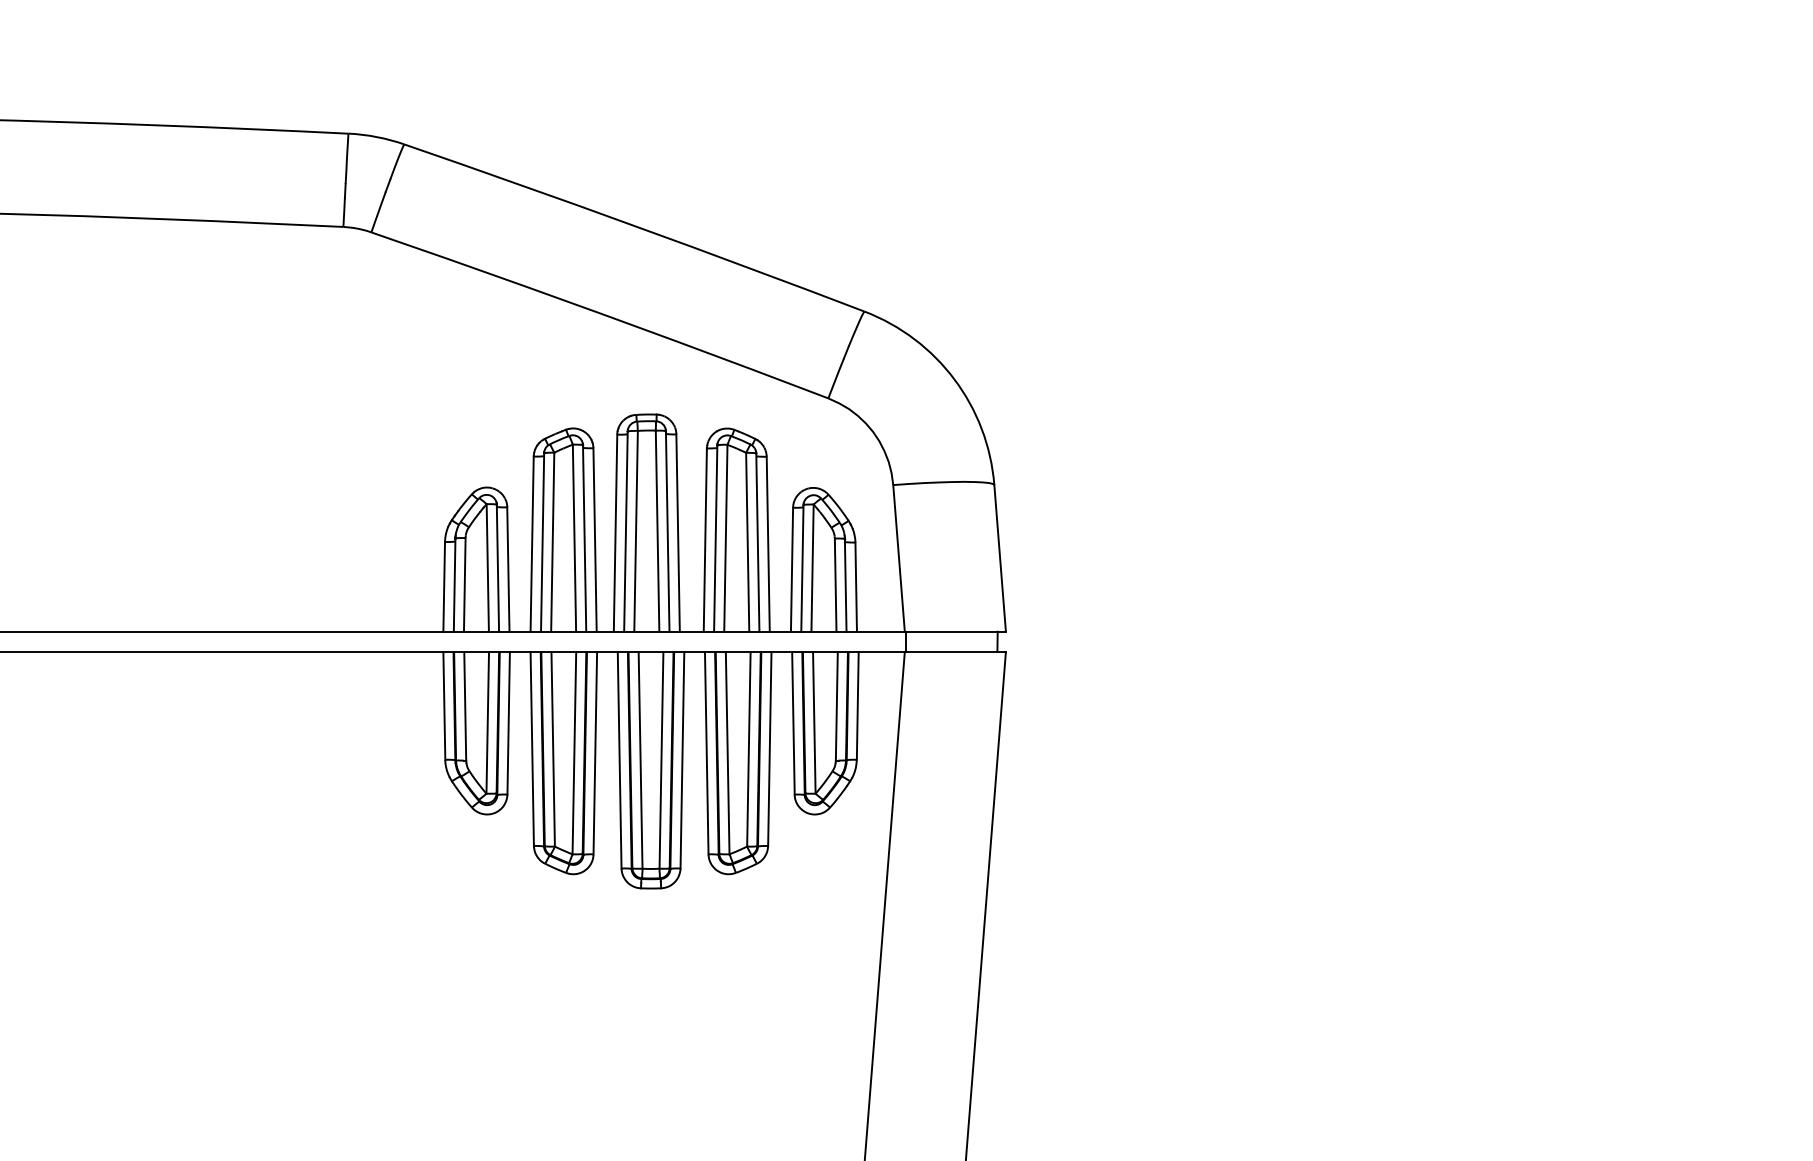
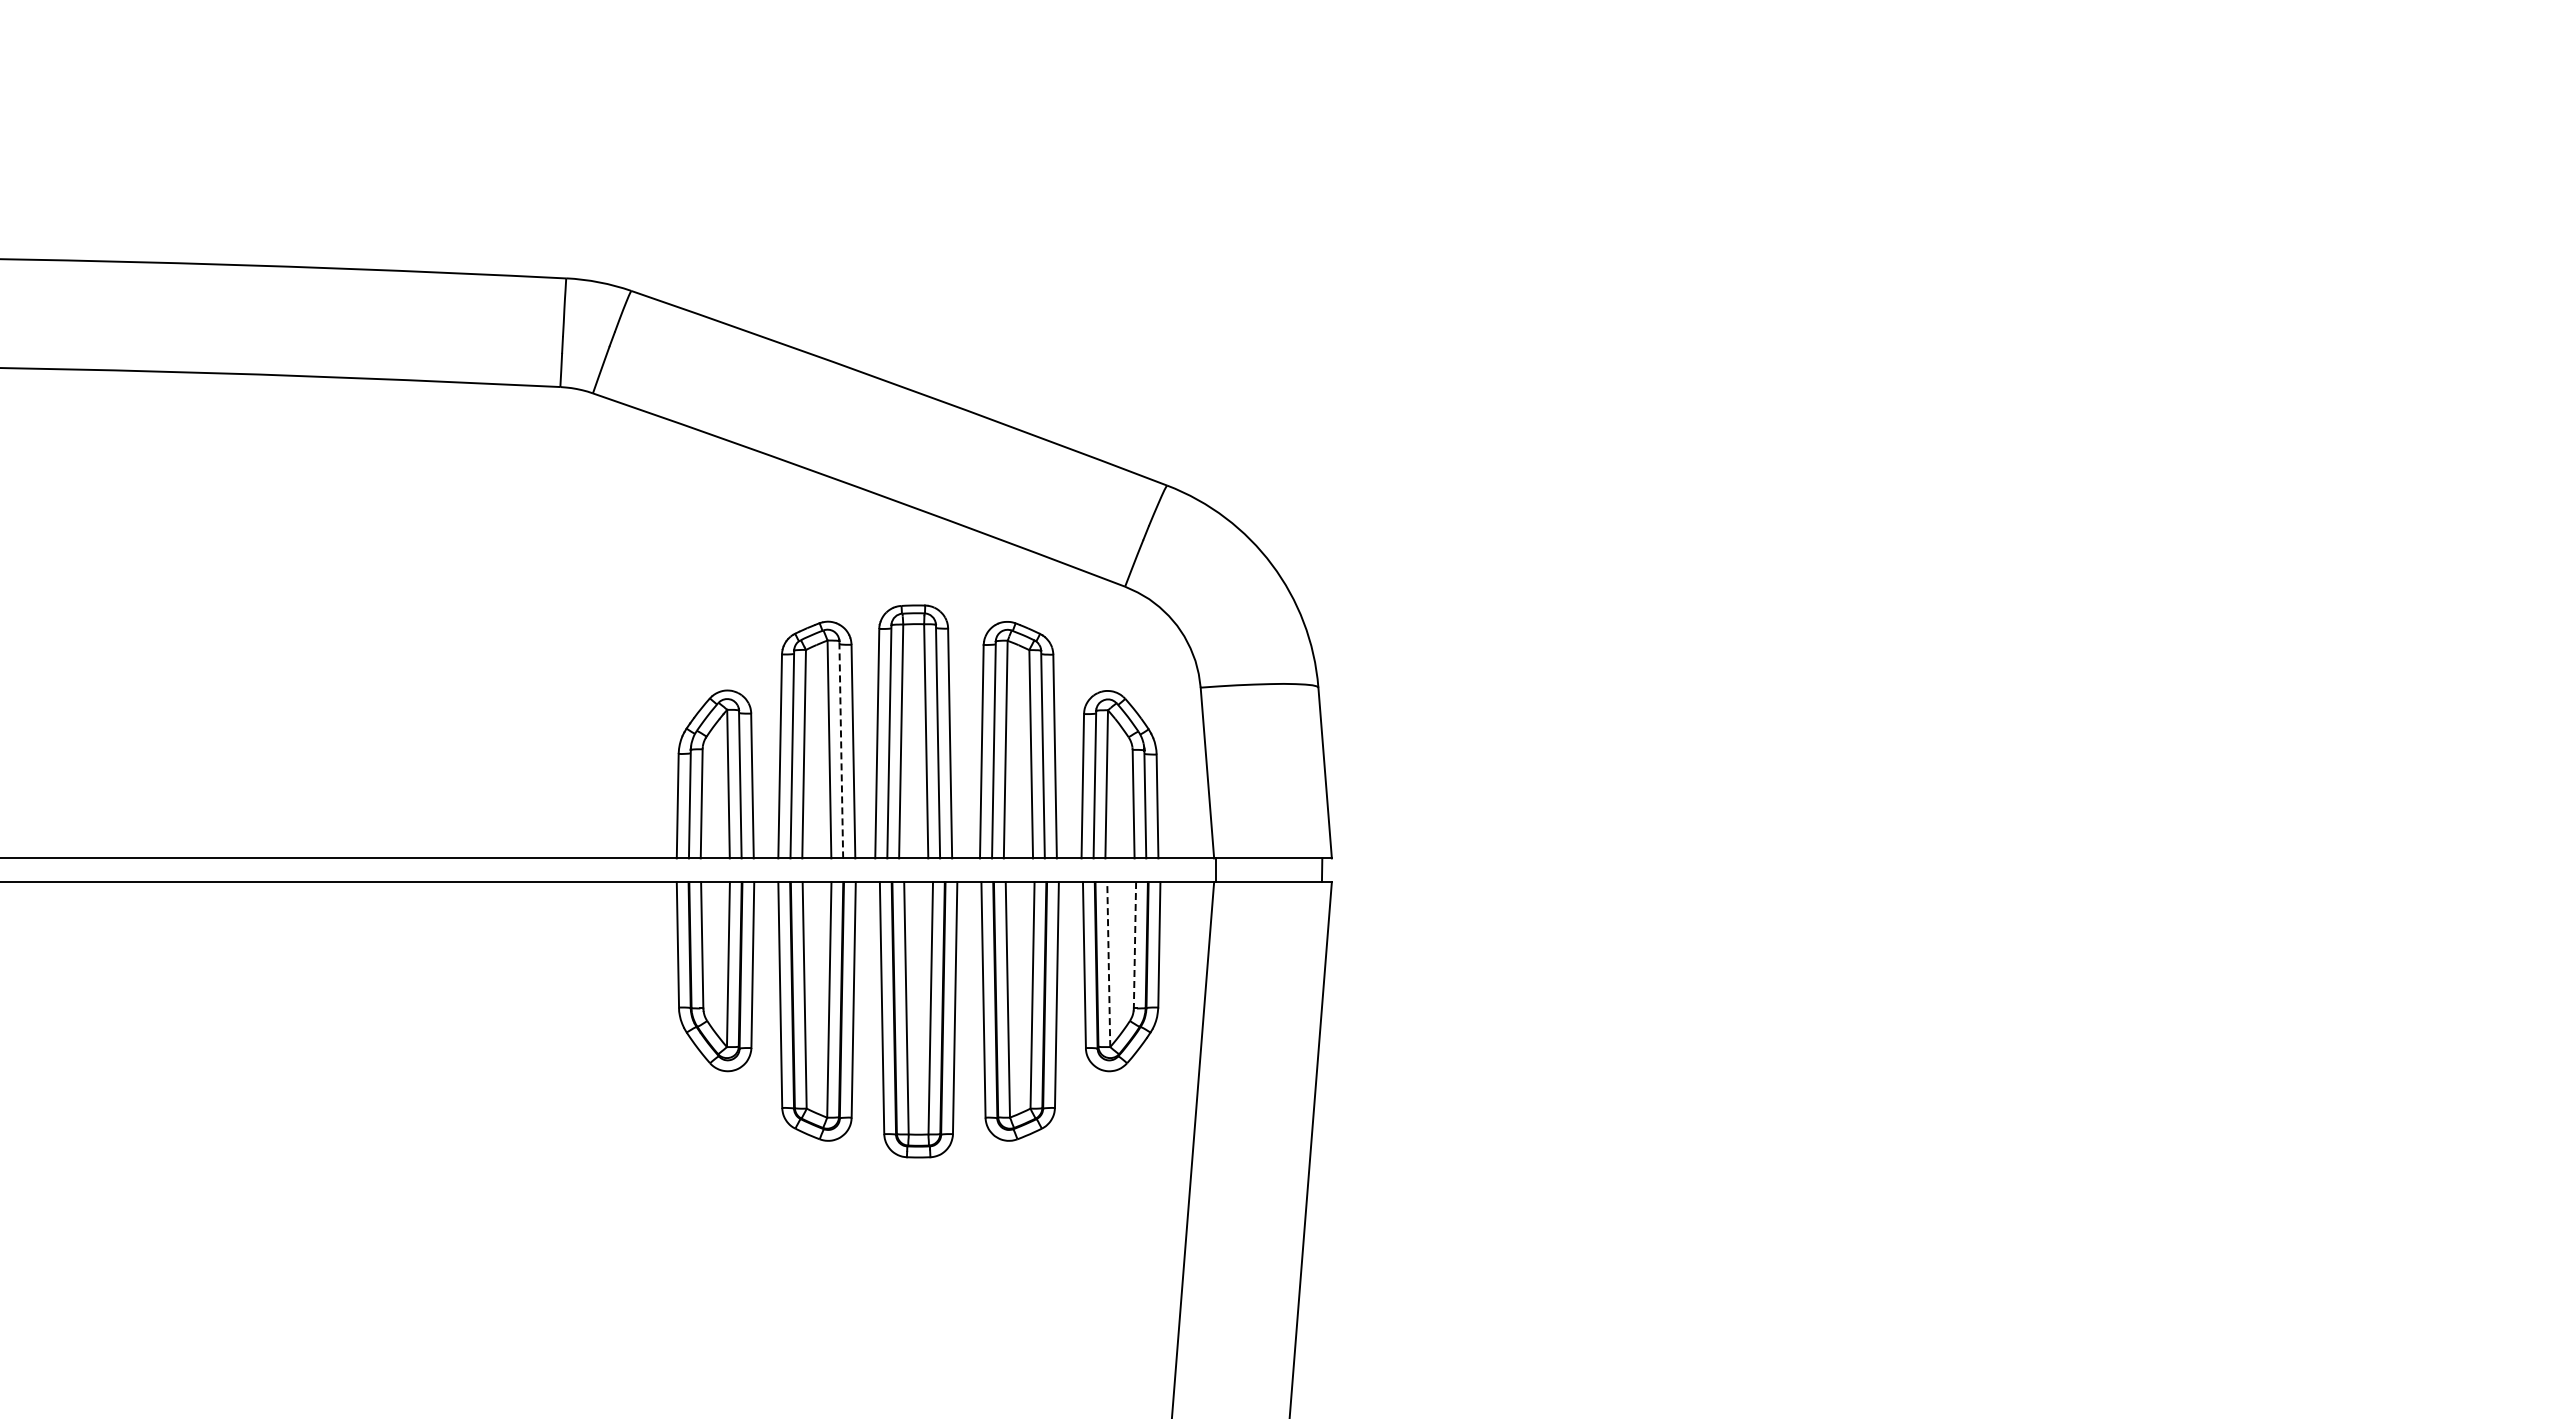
line: (584, 538) -> (841, 749), solid -> dashed
line: (836, 706) -> (1134, 945), solid -> dashed
line: (814, 722) -> (1108, 964), solid -> dashed

